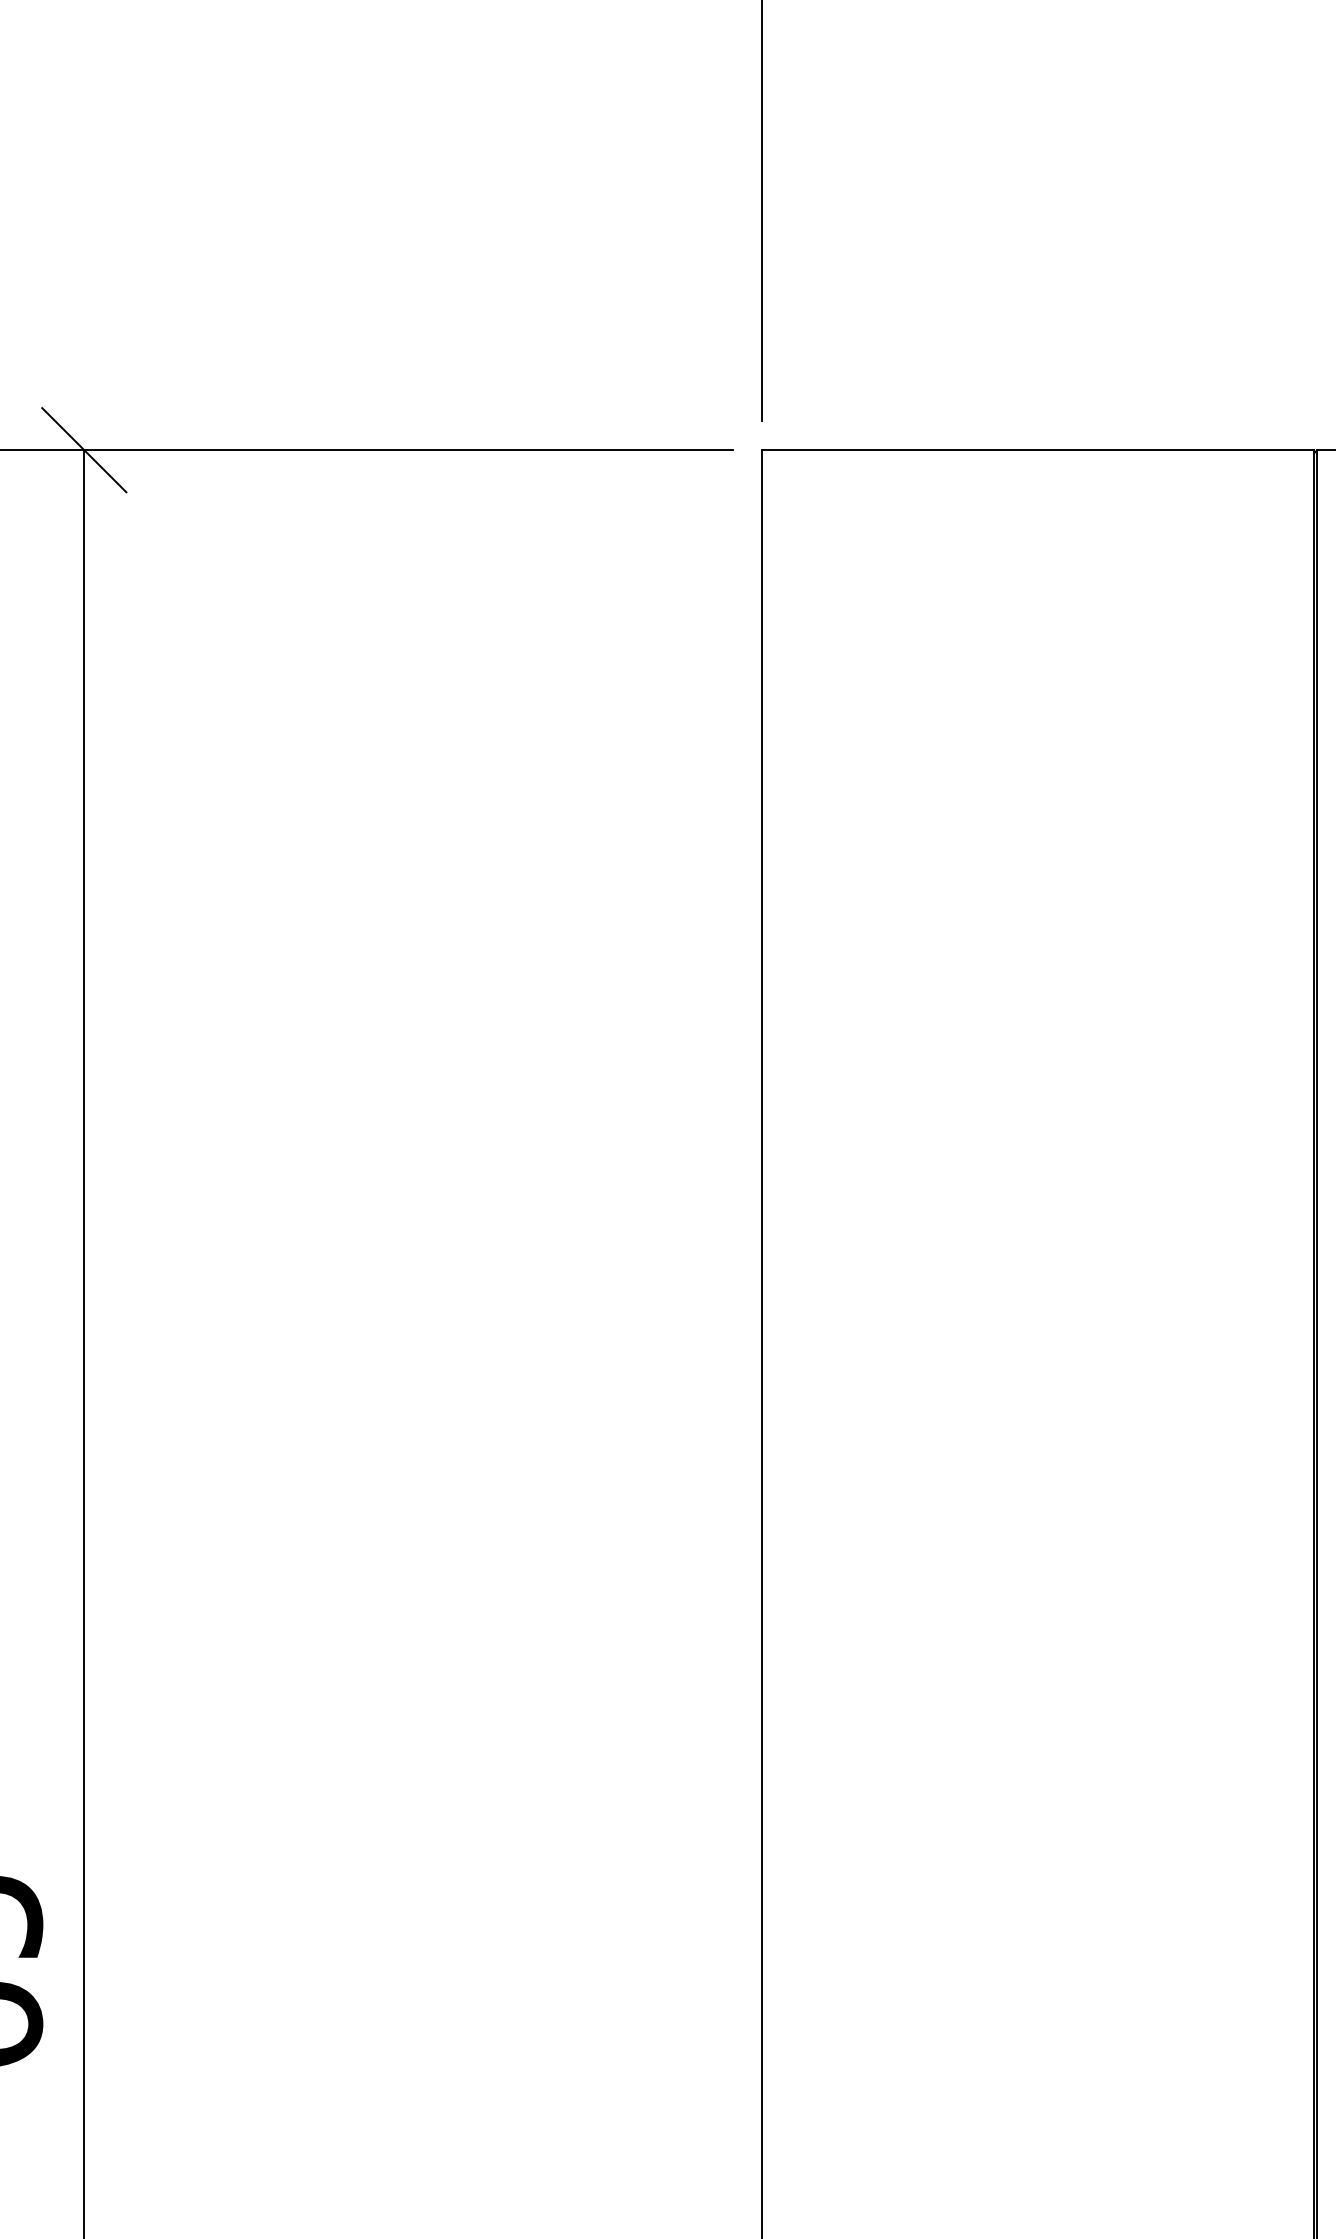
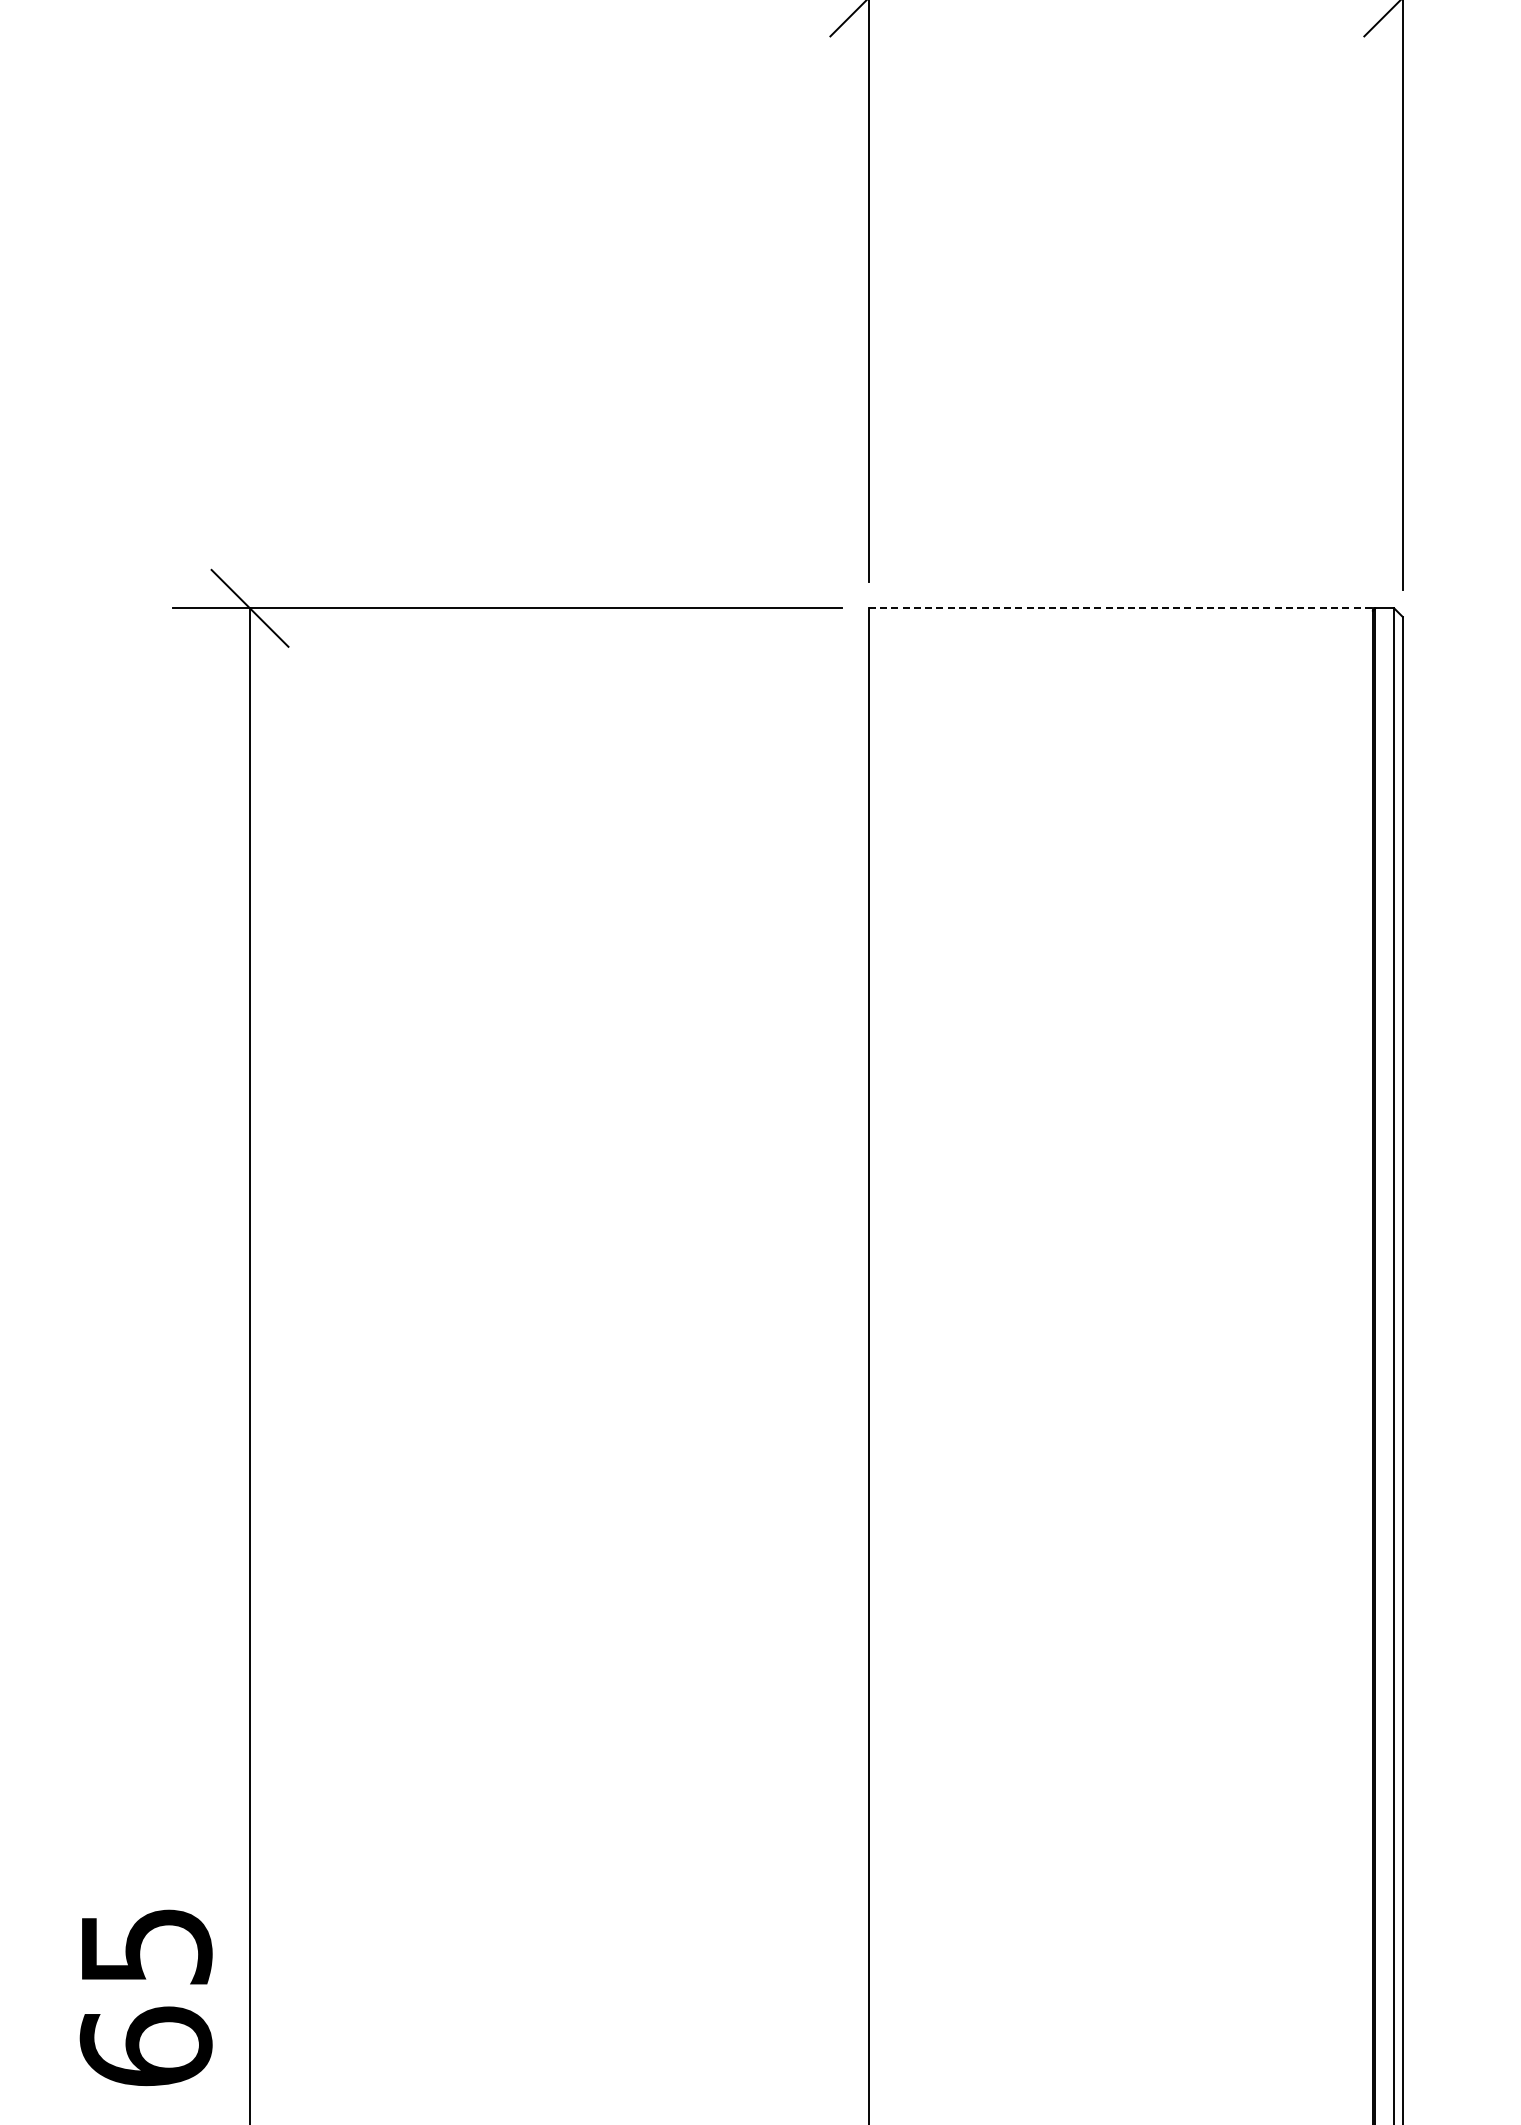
line: (1039, 450) -> (1121, 608), solid -> dashed

